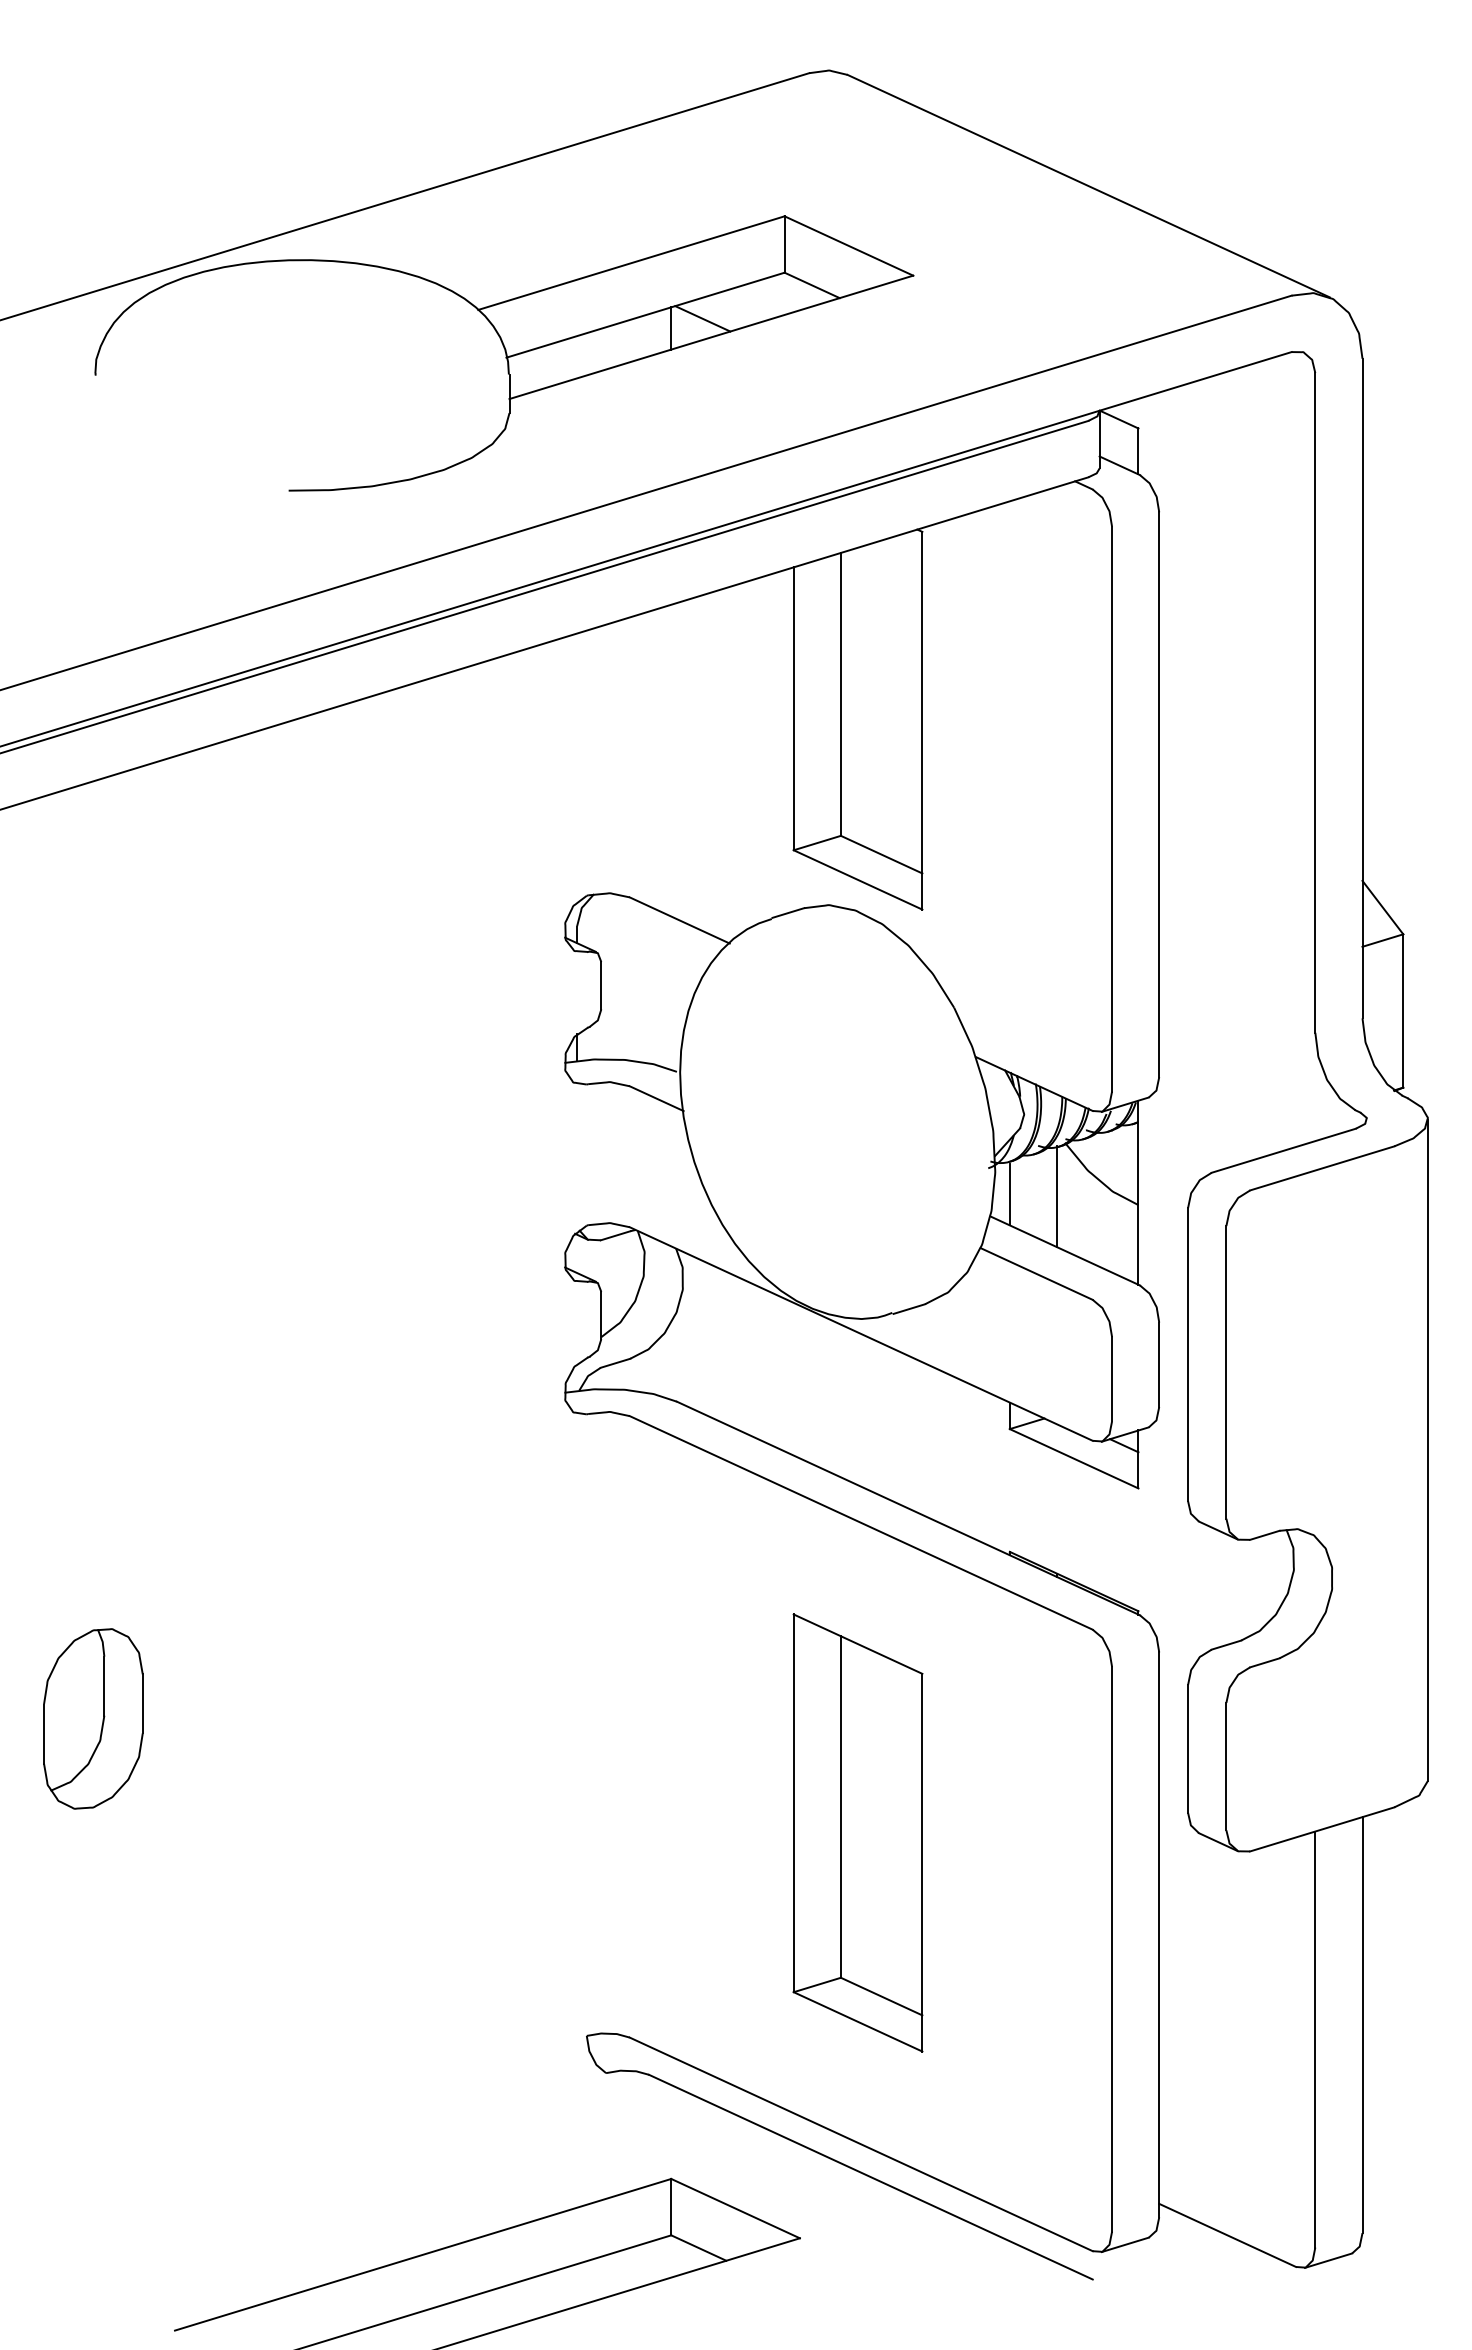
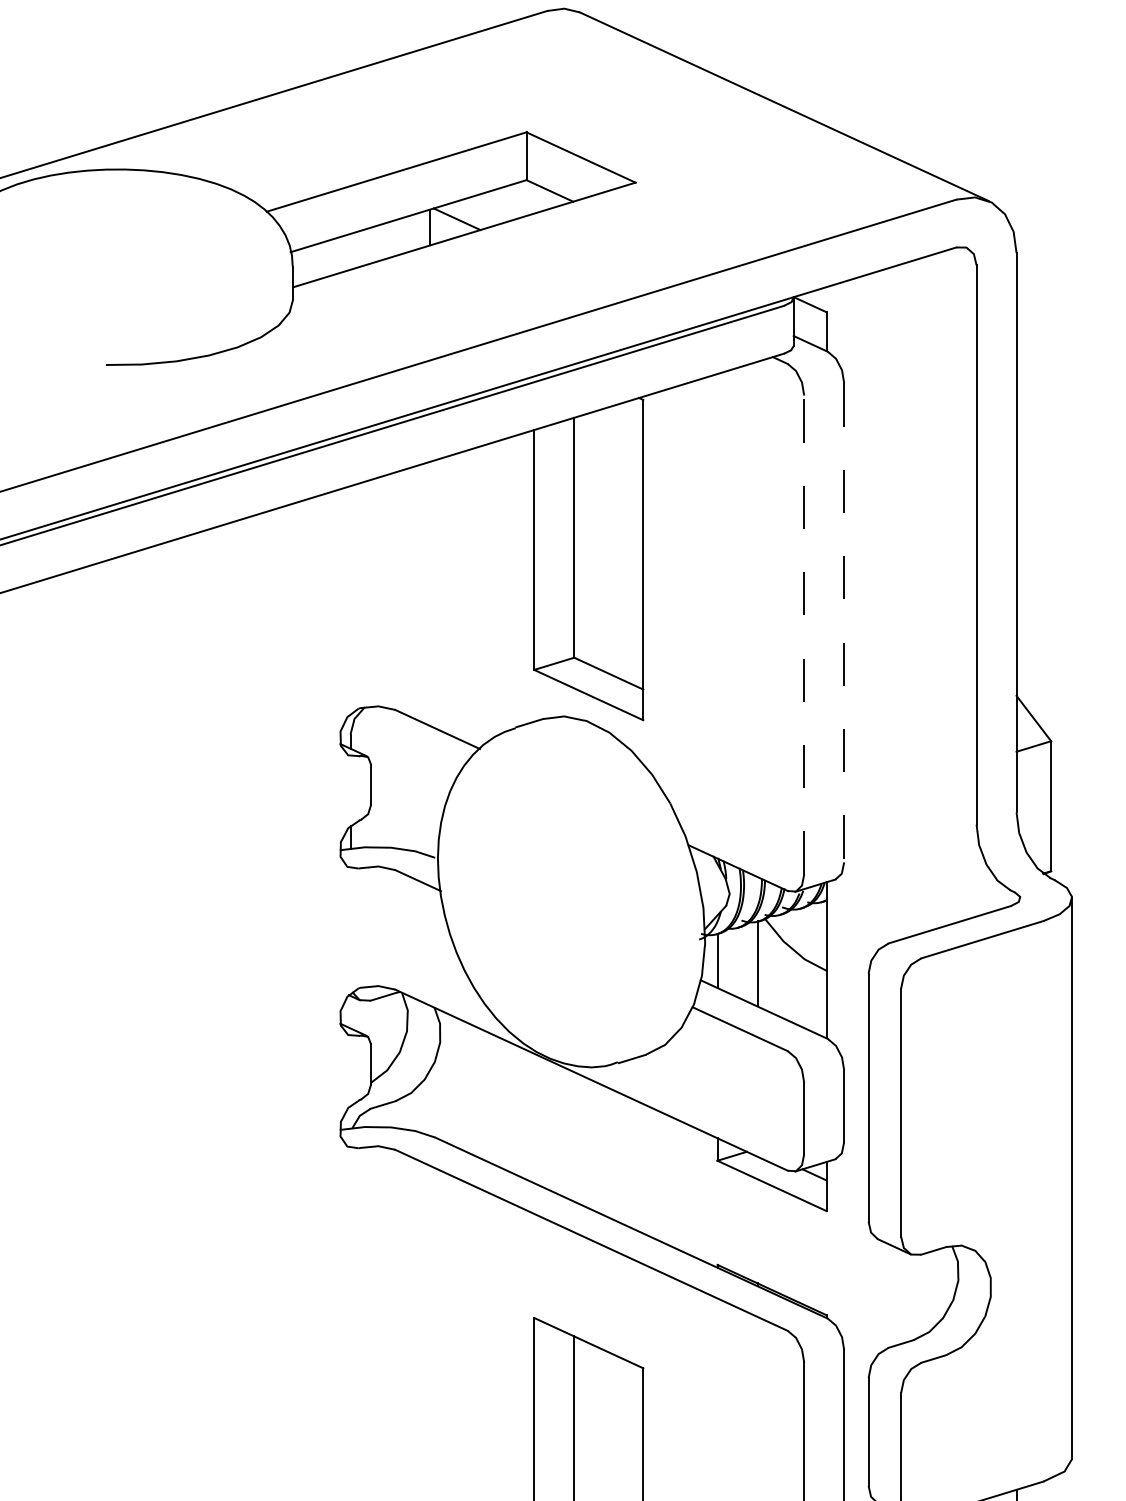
line: (1159, 795) -> (844, 623), solid -> dashed
line: (1112, 808) -> (804, 634), solid -> dashed

